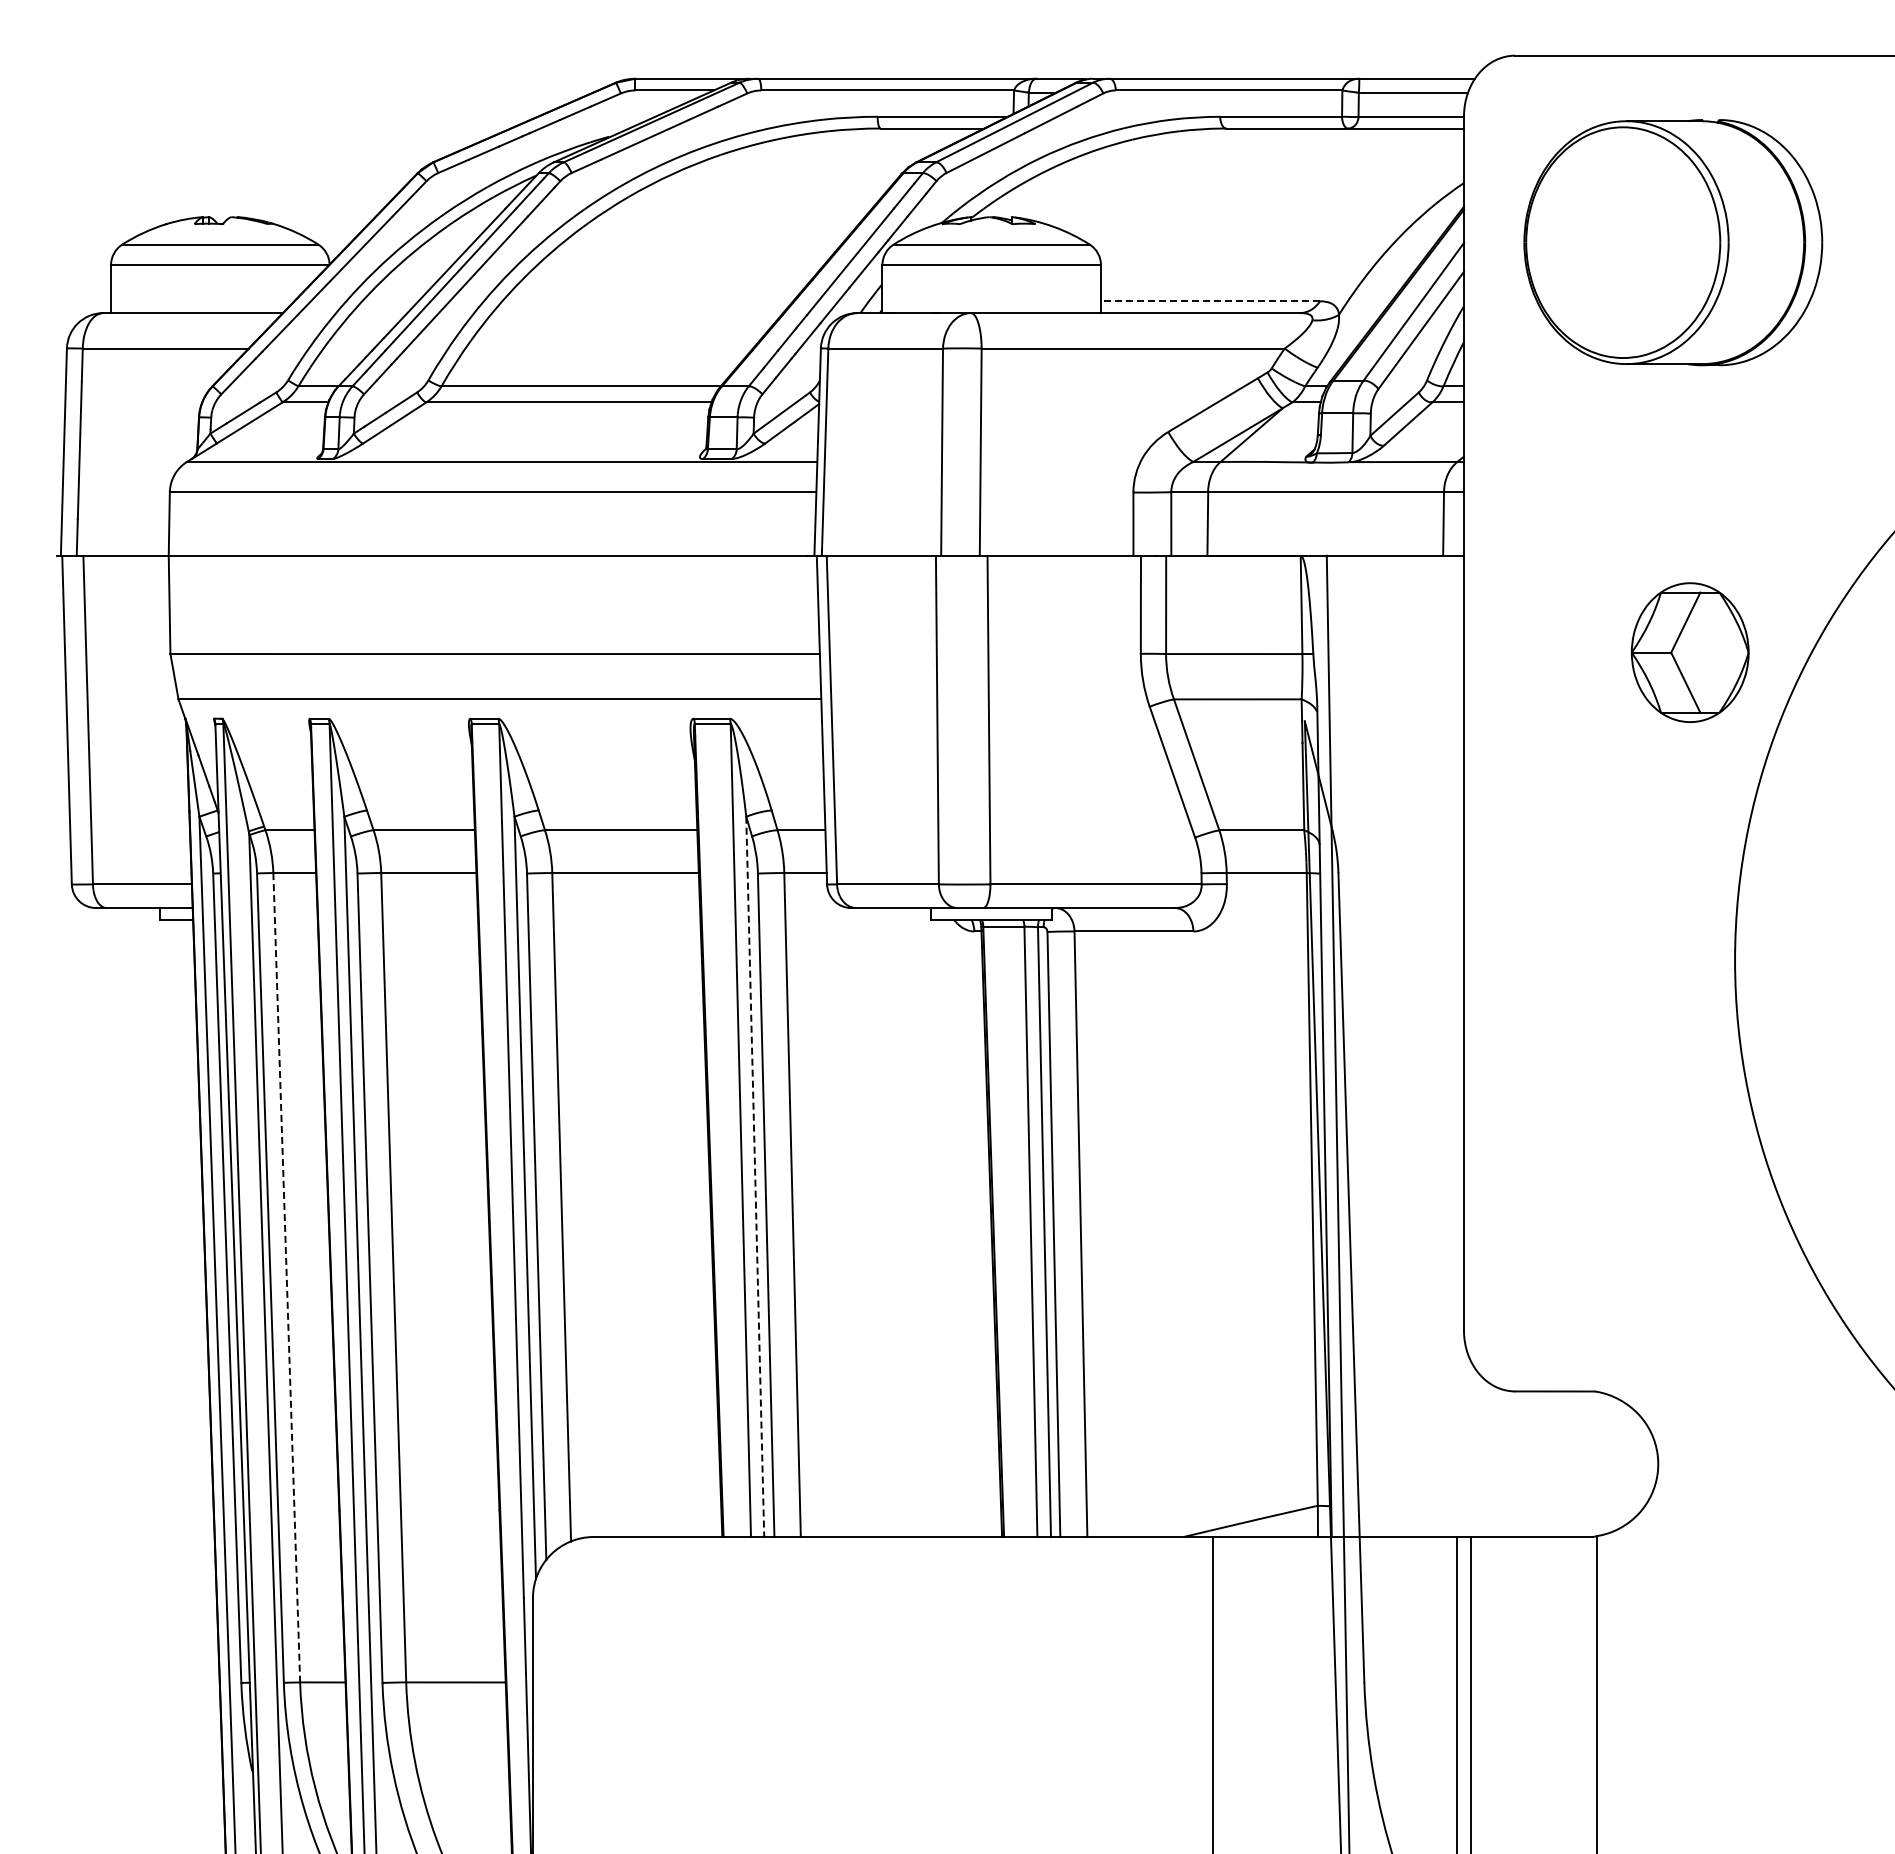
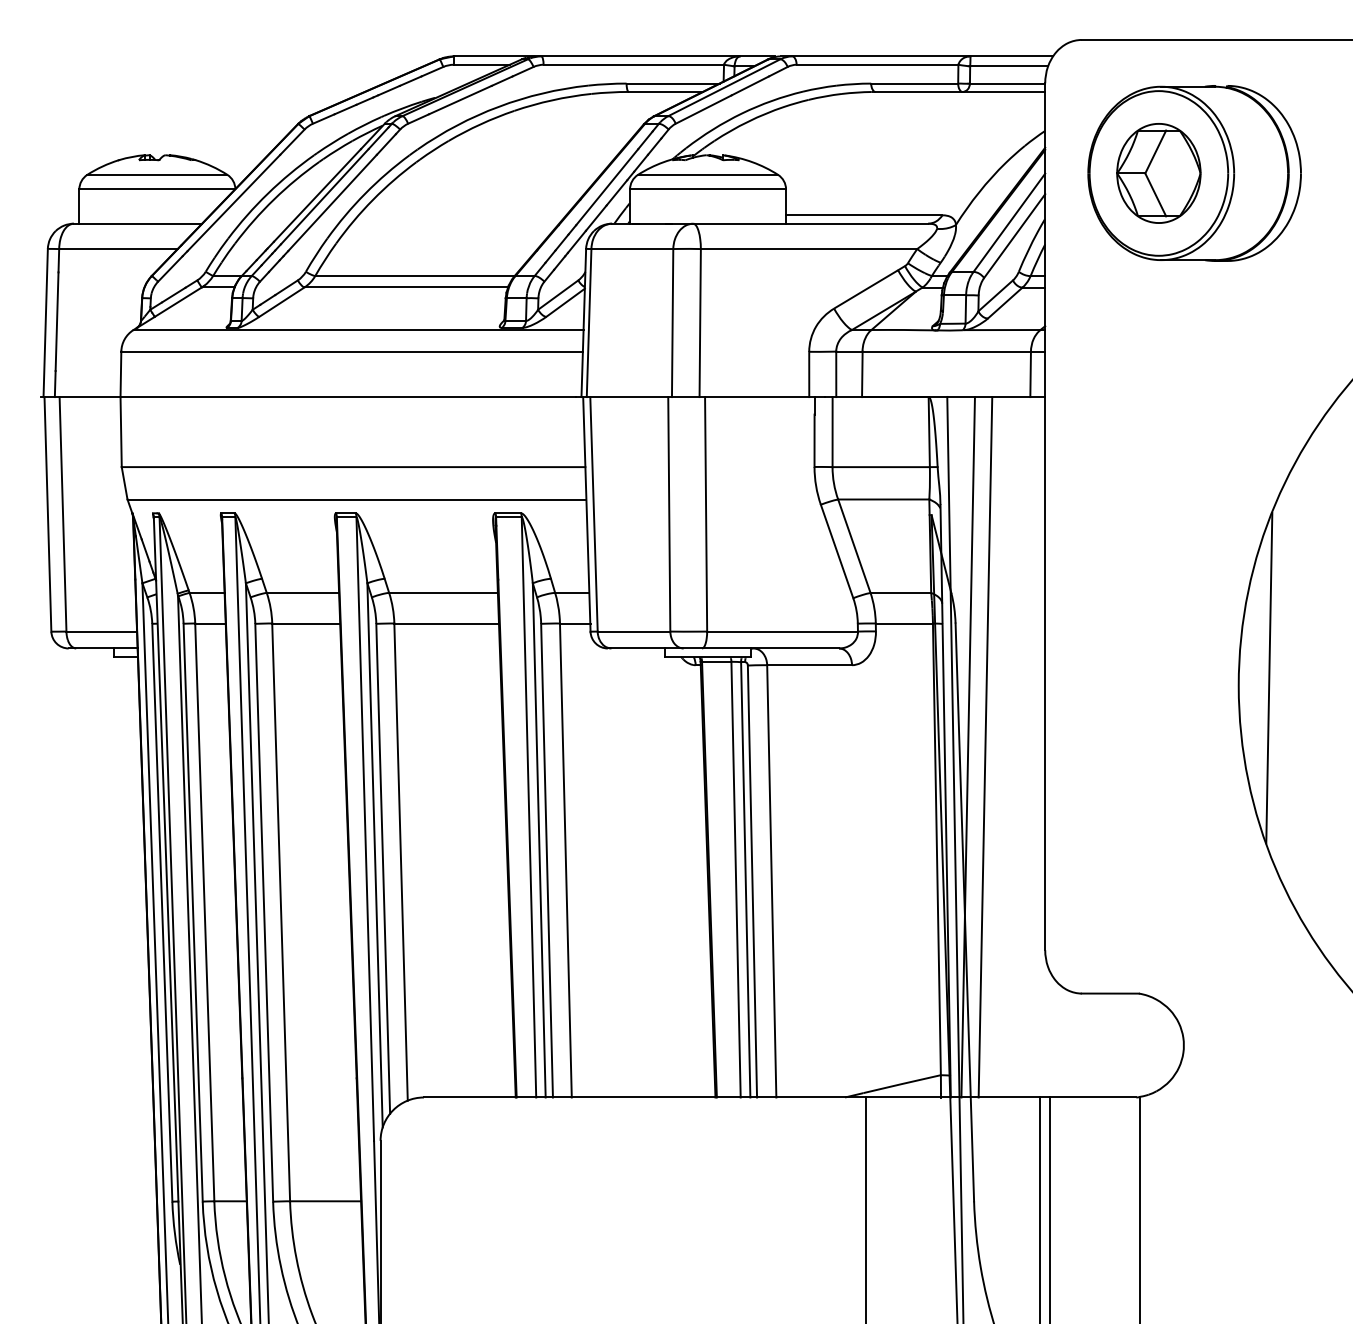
line: (1210, 301) -> (864, 215), dashed -> solid
part: (1689, 652) -> (1158, 173), moved
line: (1777, 949) -> (1269, 678), added
line: (1355, 1046) -> (967, 747), added
line: (1379, 1046) -> (984, 747), added
line: (755, 1177) -> (539, 840), dashed -> solid
line: (286, 1277) -> (204, 912), dashed -> solid

